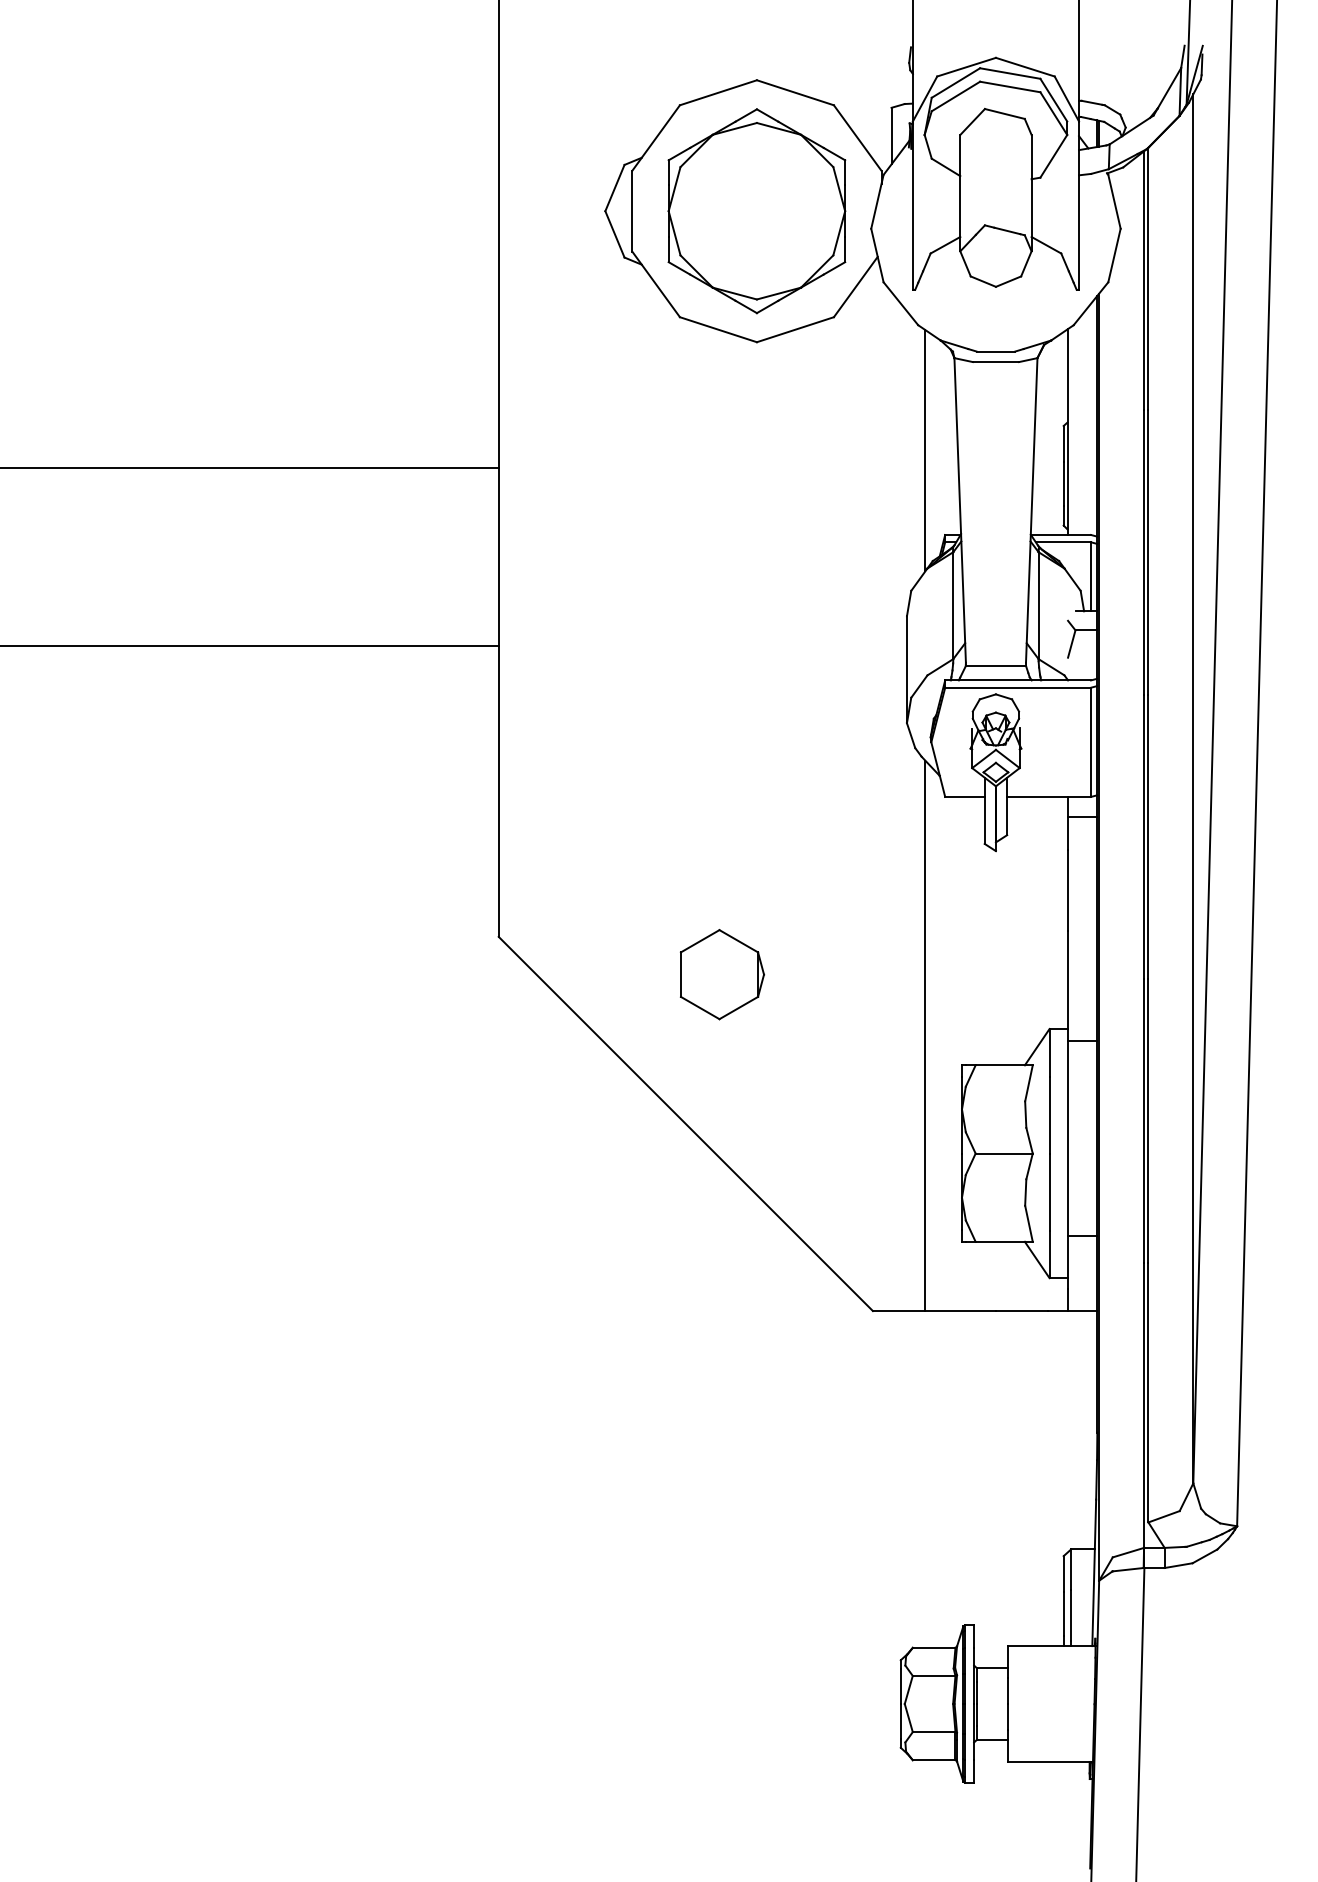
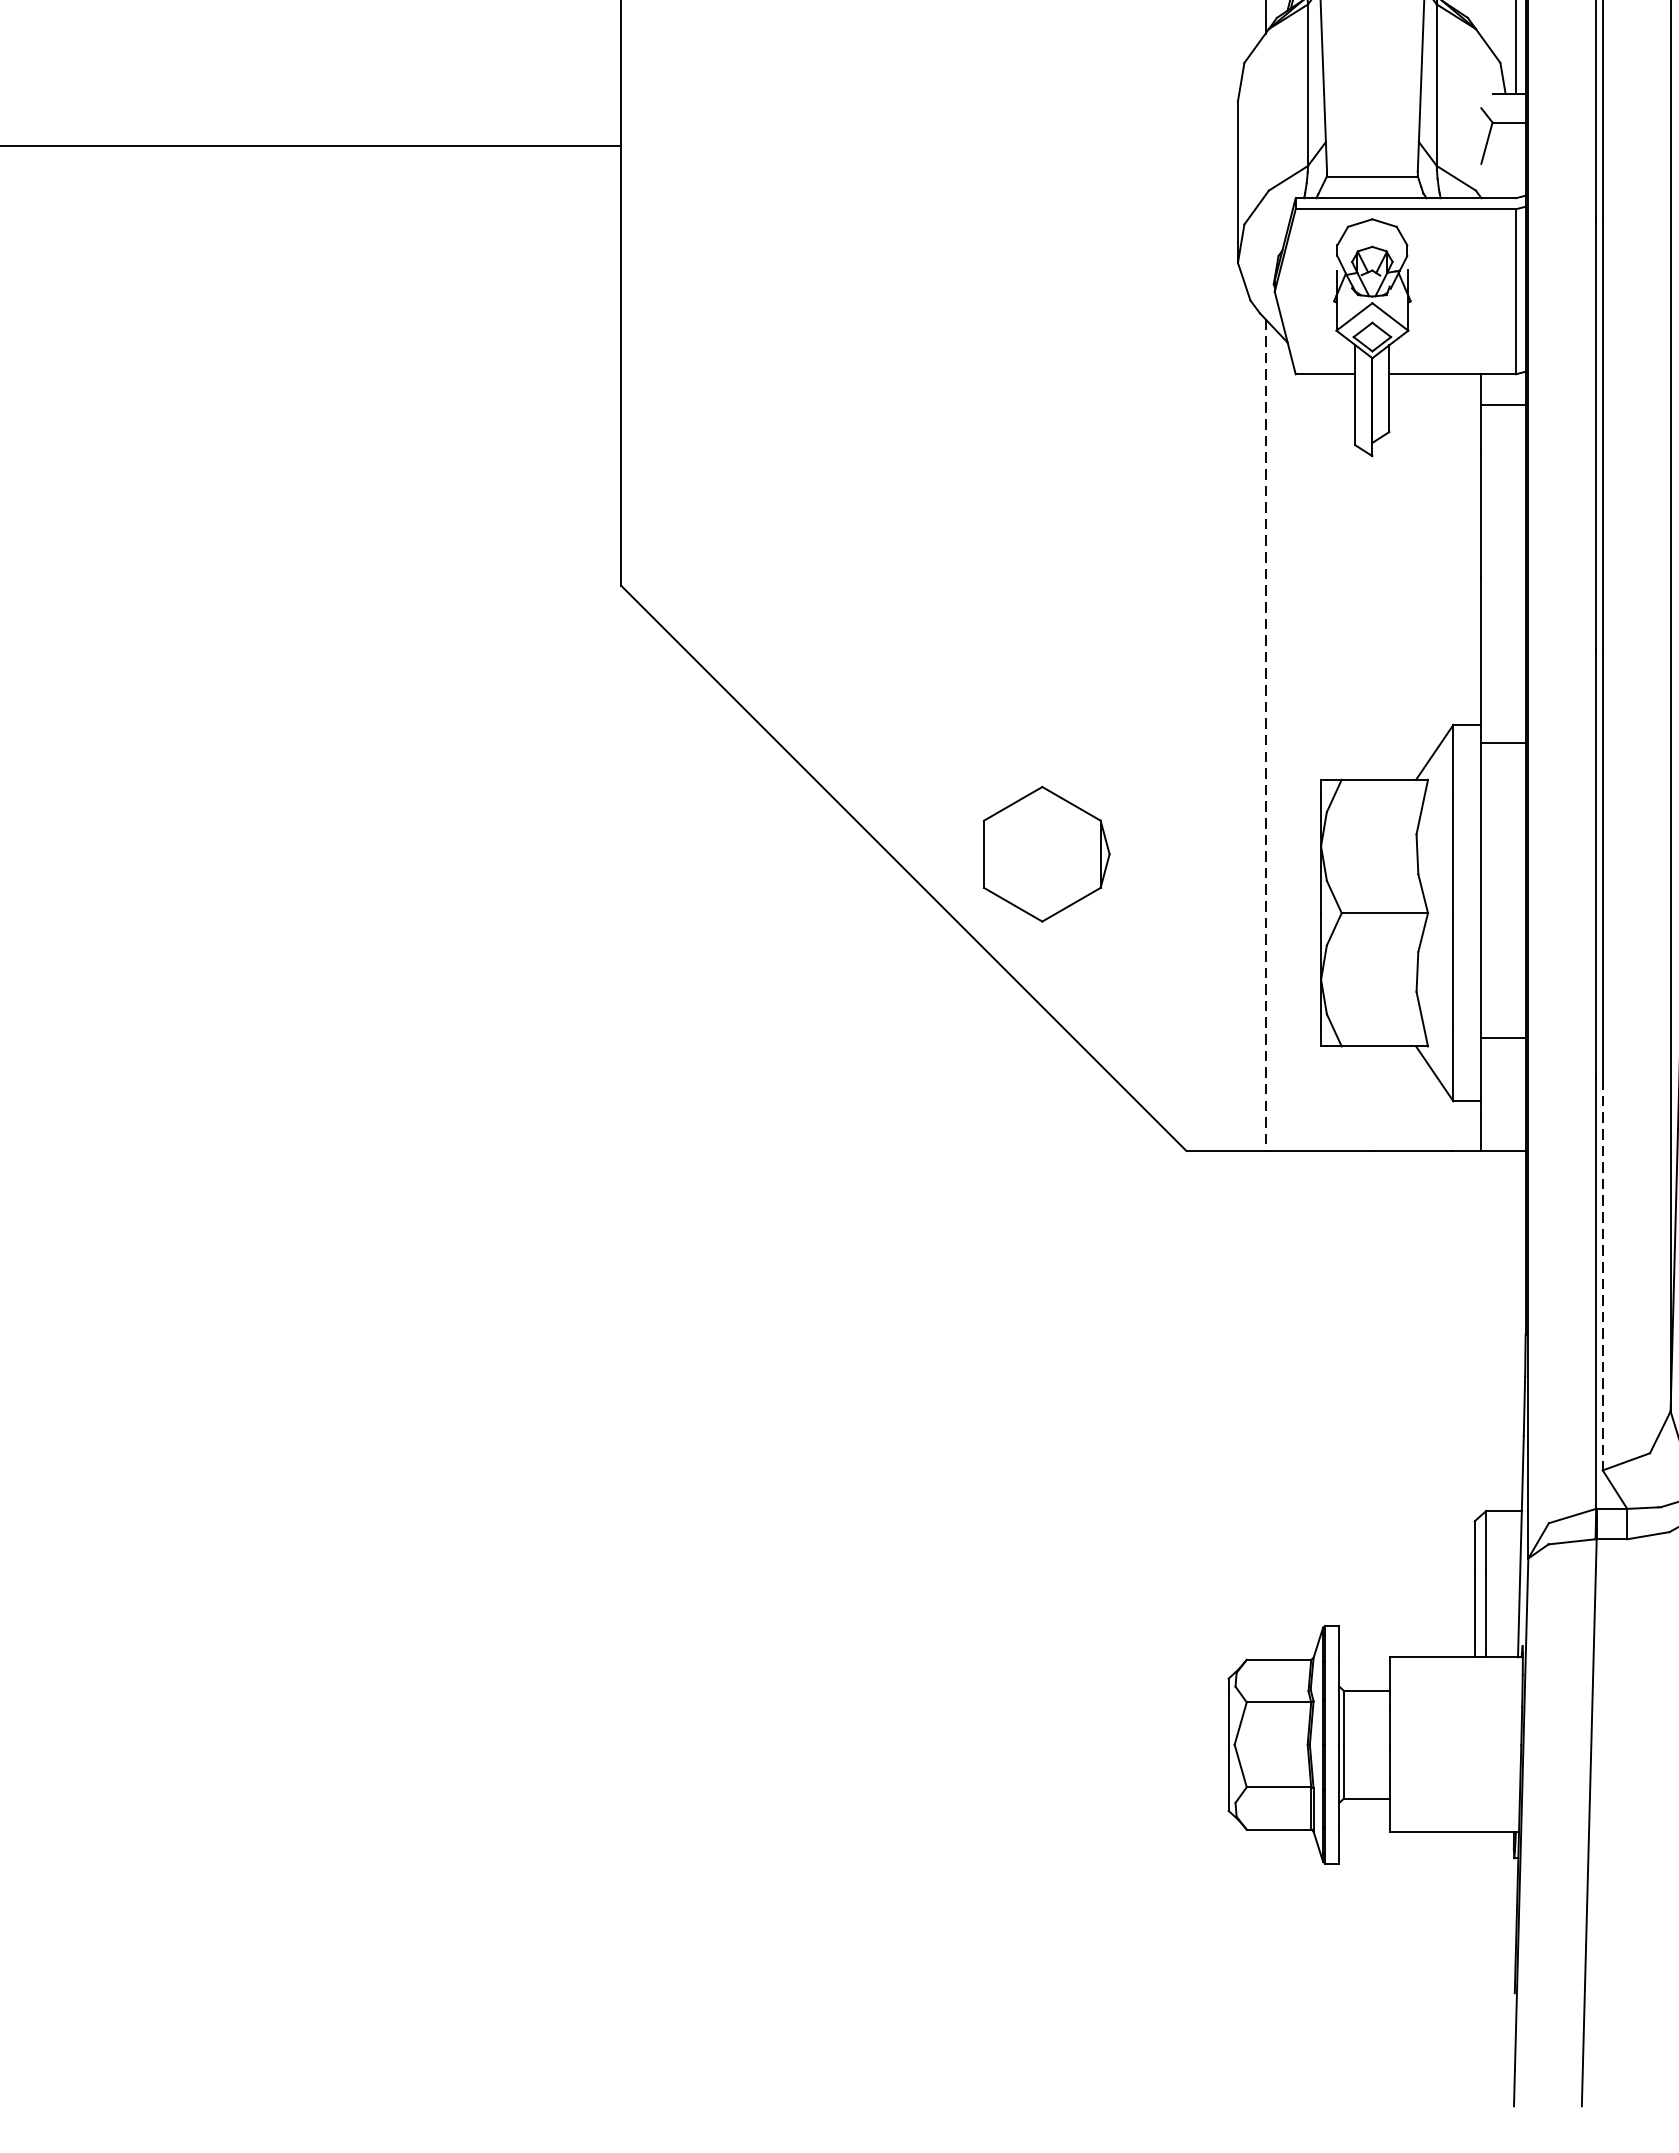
part: (721, 974) -> (1045, 854), moved
line: (925, 1036) -> (1265, 736), solid -> dashed
line: (1148, 1393) -> (1602, 1275), solid -> dashed

